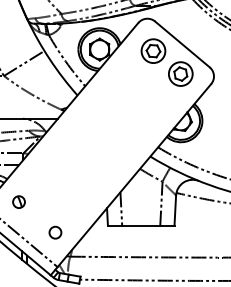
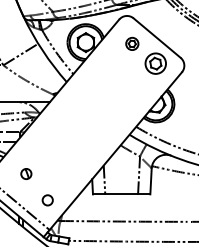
part: (153, 50) -> (132, 43), size x0.6
part: (19, 201) -> (26, 173), moved

